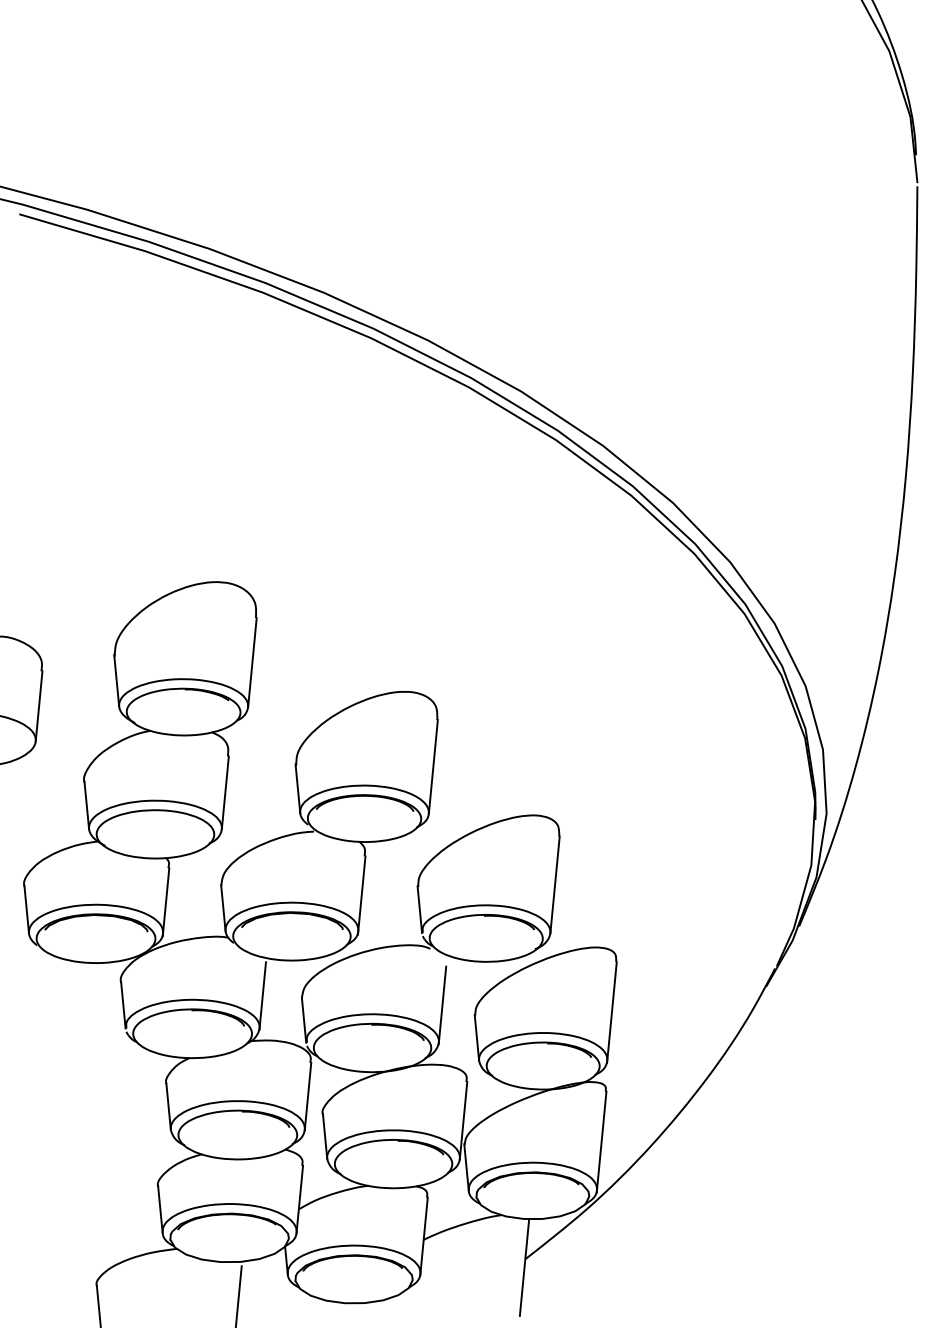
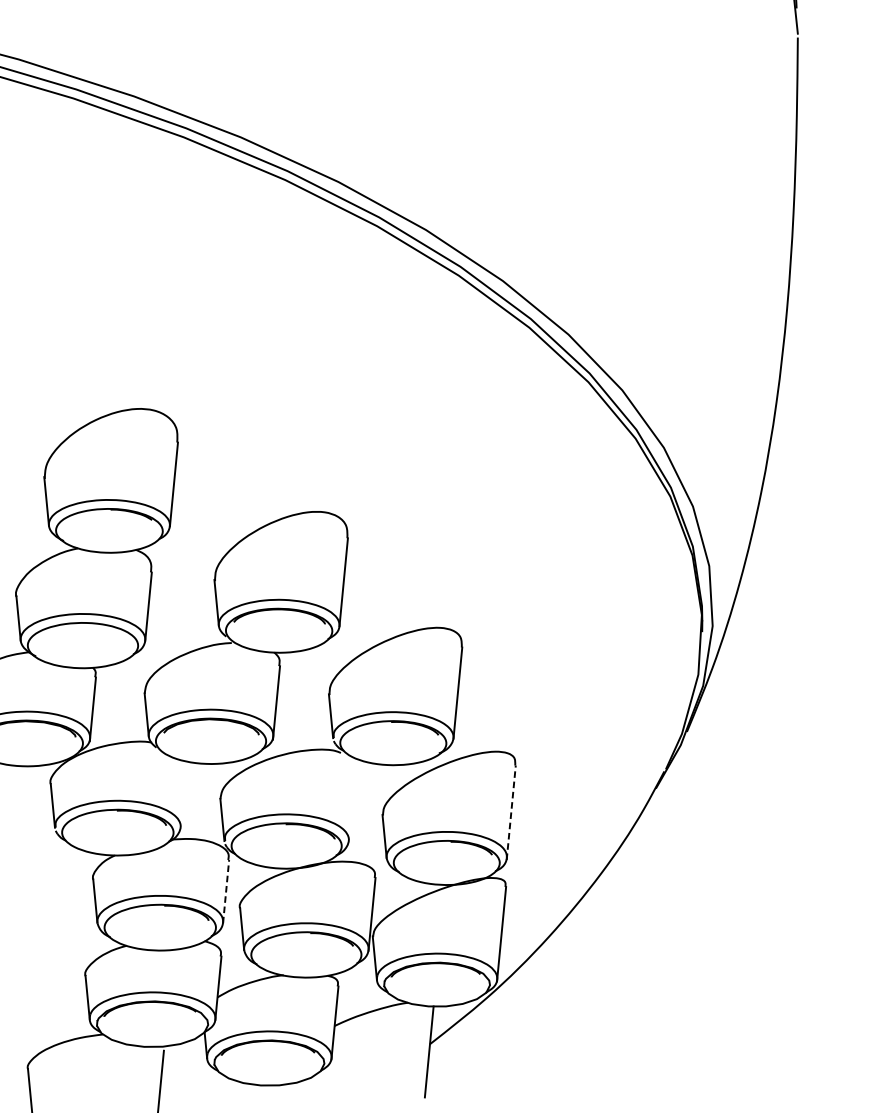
line: (262, 995) -> (183, 796), removed
line: (442, 1005) -> (352, 806), removed
line: (611, 1012) -> (510, 812), solid -> dashed
line: (308, 1096) -> (226, 891), solid -> dashed

